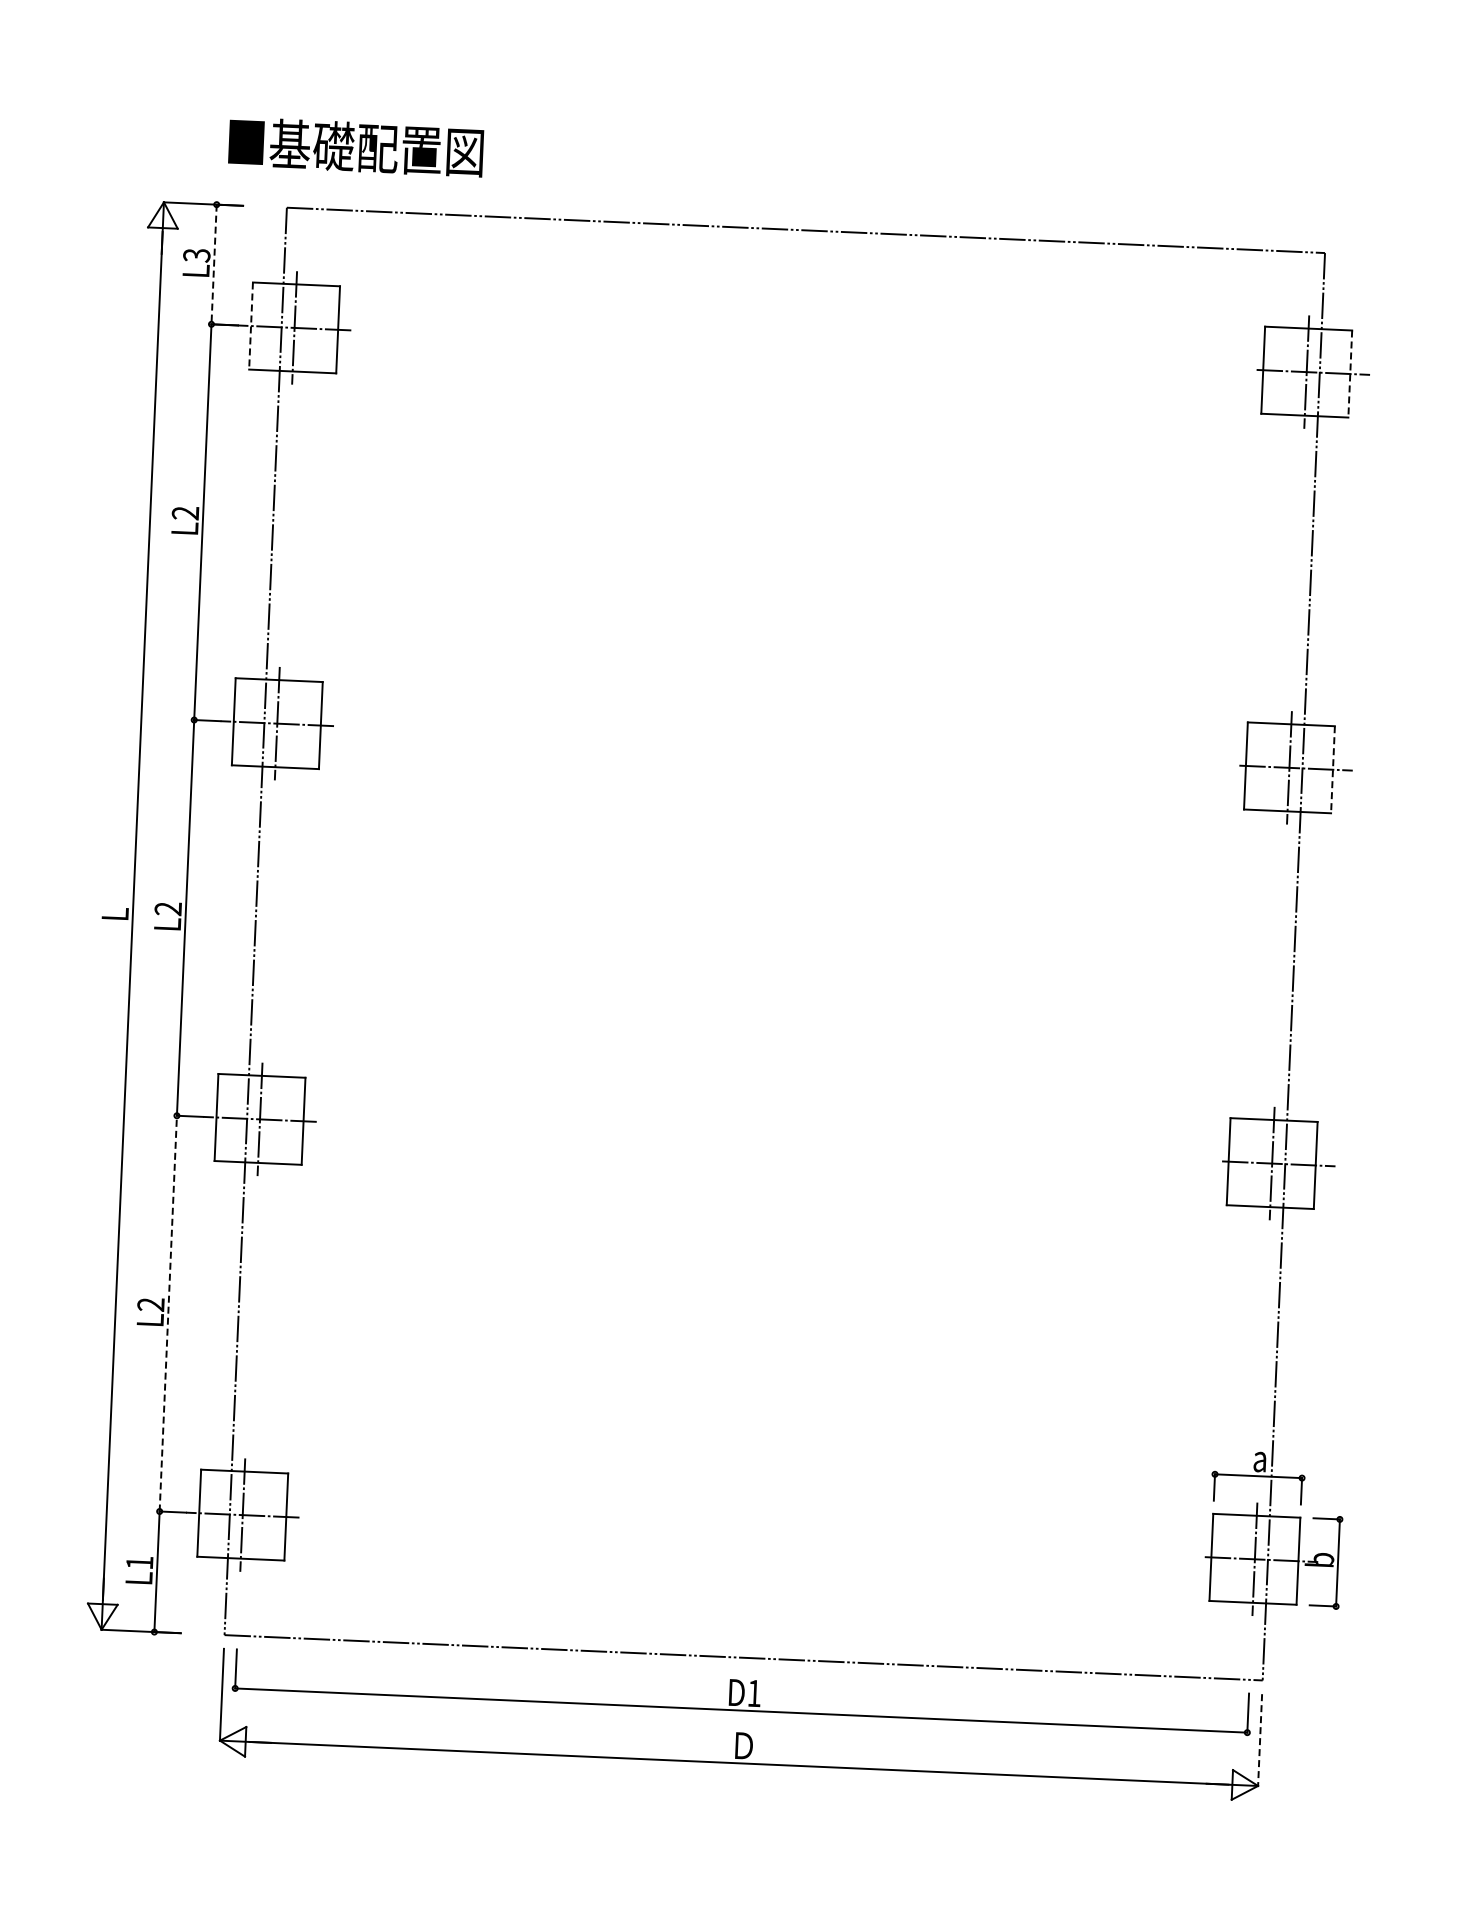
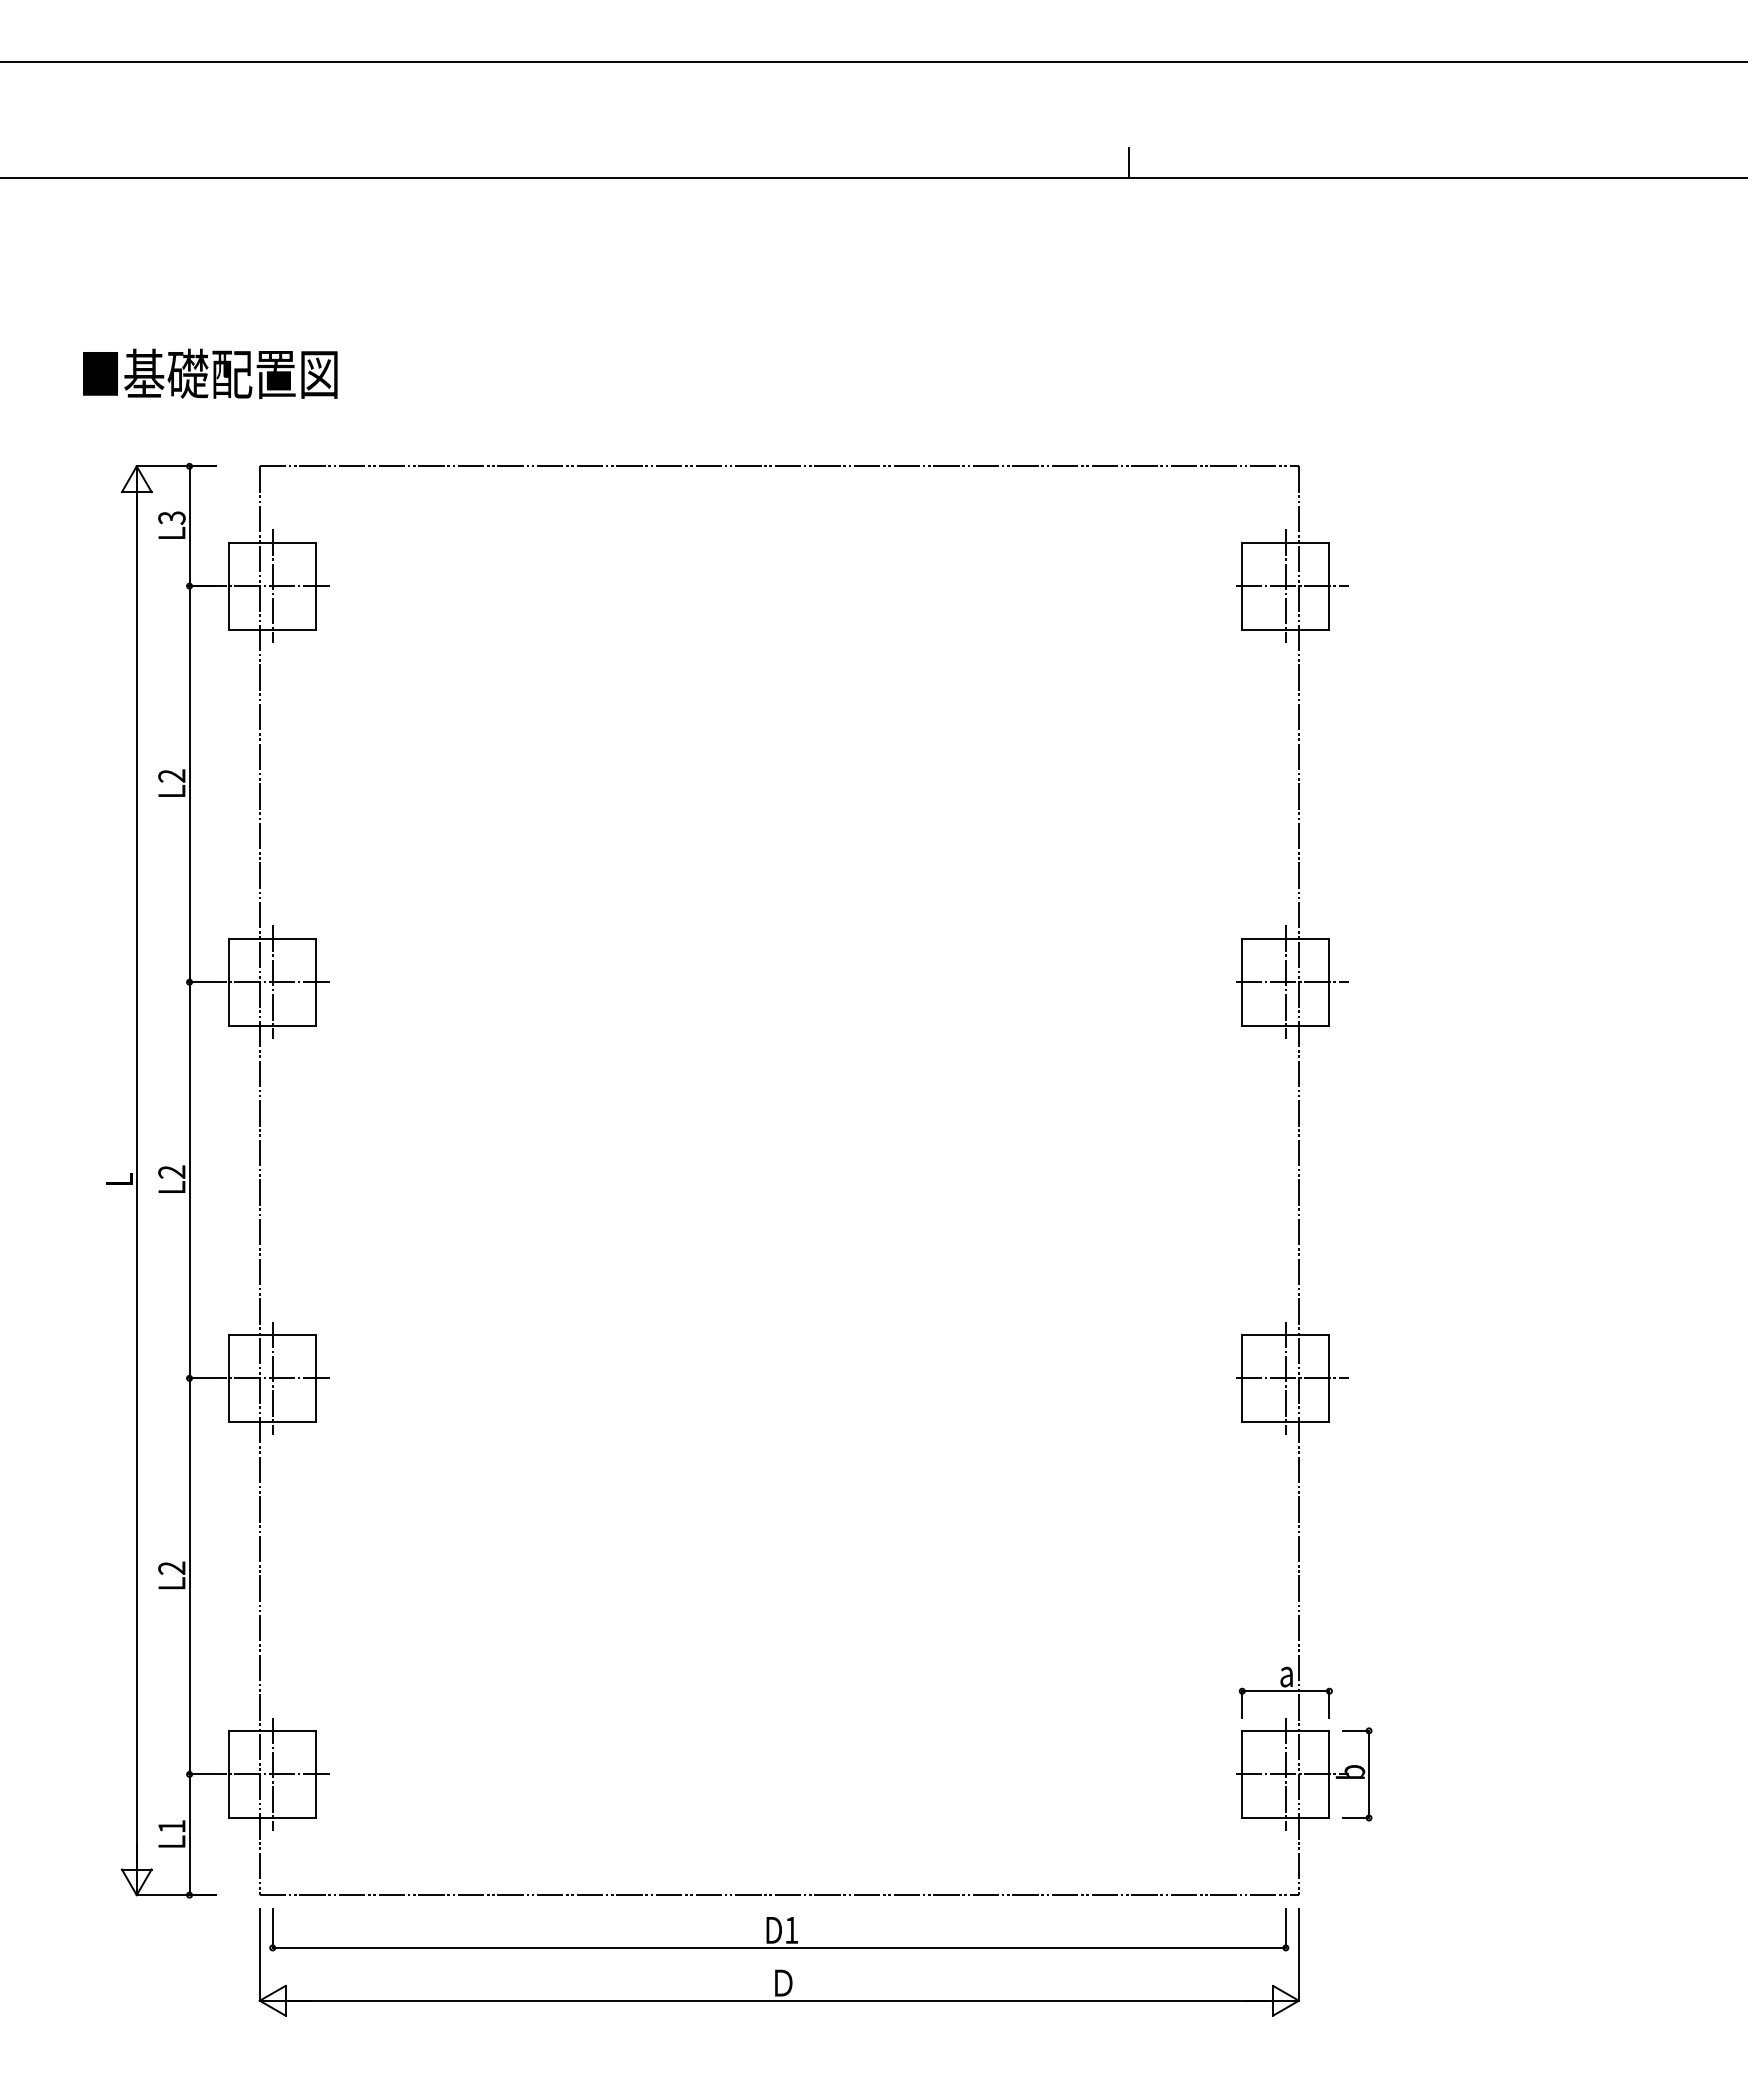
text: (356, 146) -> (210, 373), moved
line: (214, 264) -> (189, 526), dashed -> solid
line: (251, 326) -> (229, 586), dashed -> solid
line: (1350, 374) -> (1329, 586), dashed -> solid
line: (1333, 770) -> (1329, 982), dashed -> solid
line: (168, 1312) -> (189, 1575), dashed -> solid
line: (1259, 1740) -> (1298, 1955), dashed -> solid

